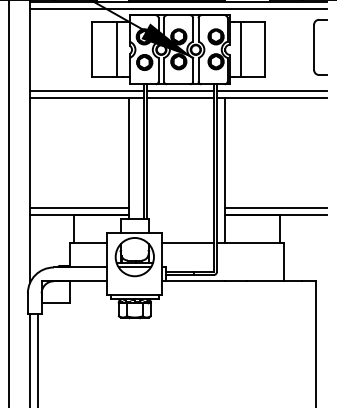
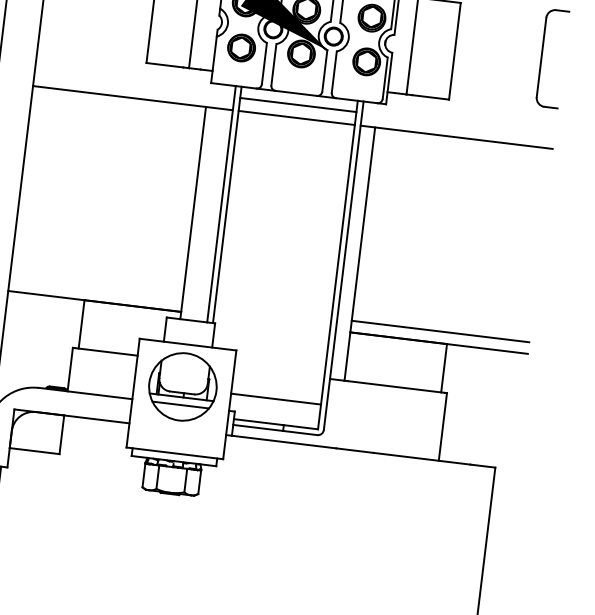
line: (87, 90) -> (135, 84), removed
line: (271, 90) -> (457, 123), removed
line: (79, 208) -> (96, 290), removed
line: (187, 242) -> (275, 398), moved

